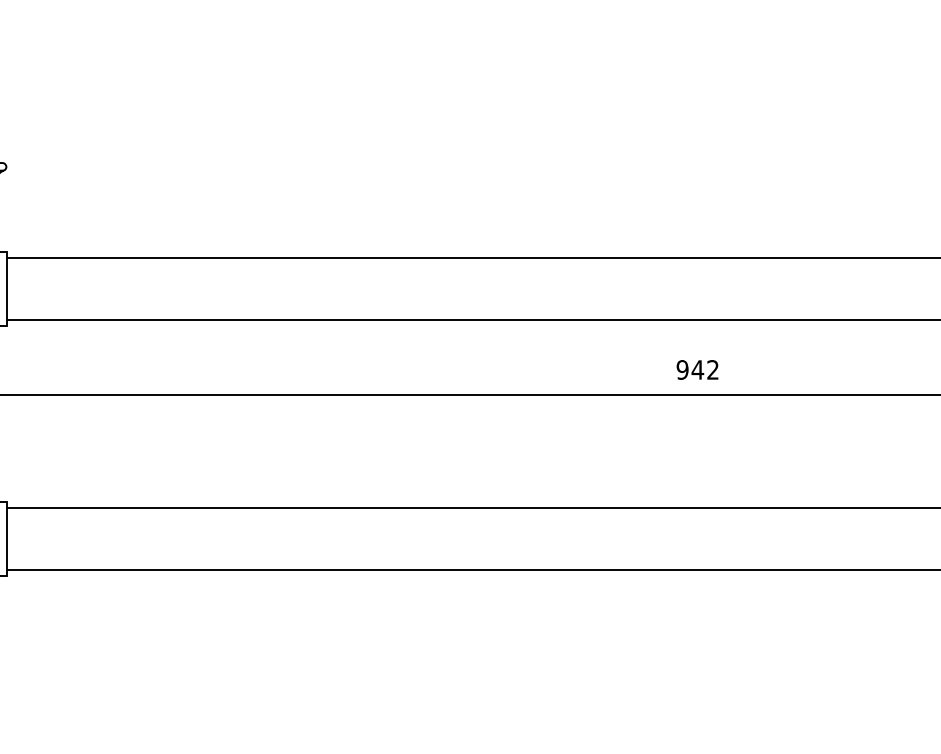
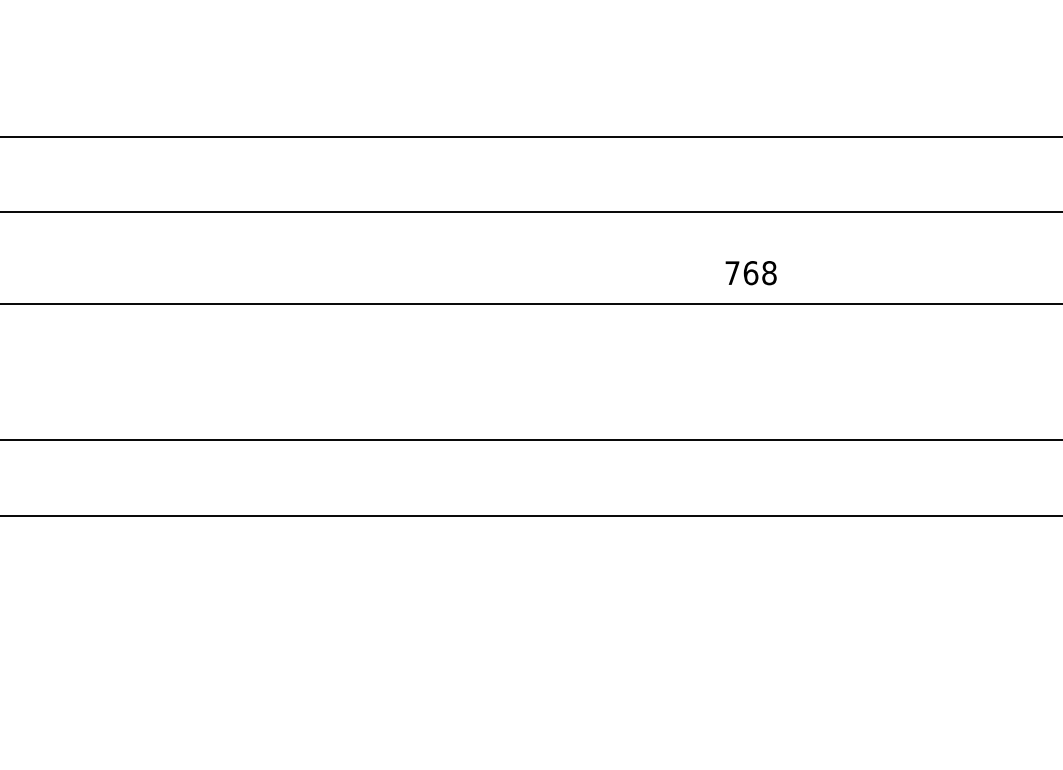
text: (697, 369) -> (750, 272), 942 -> 768

